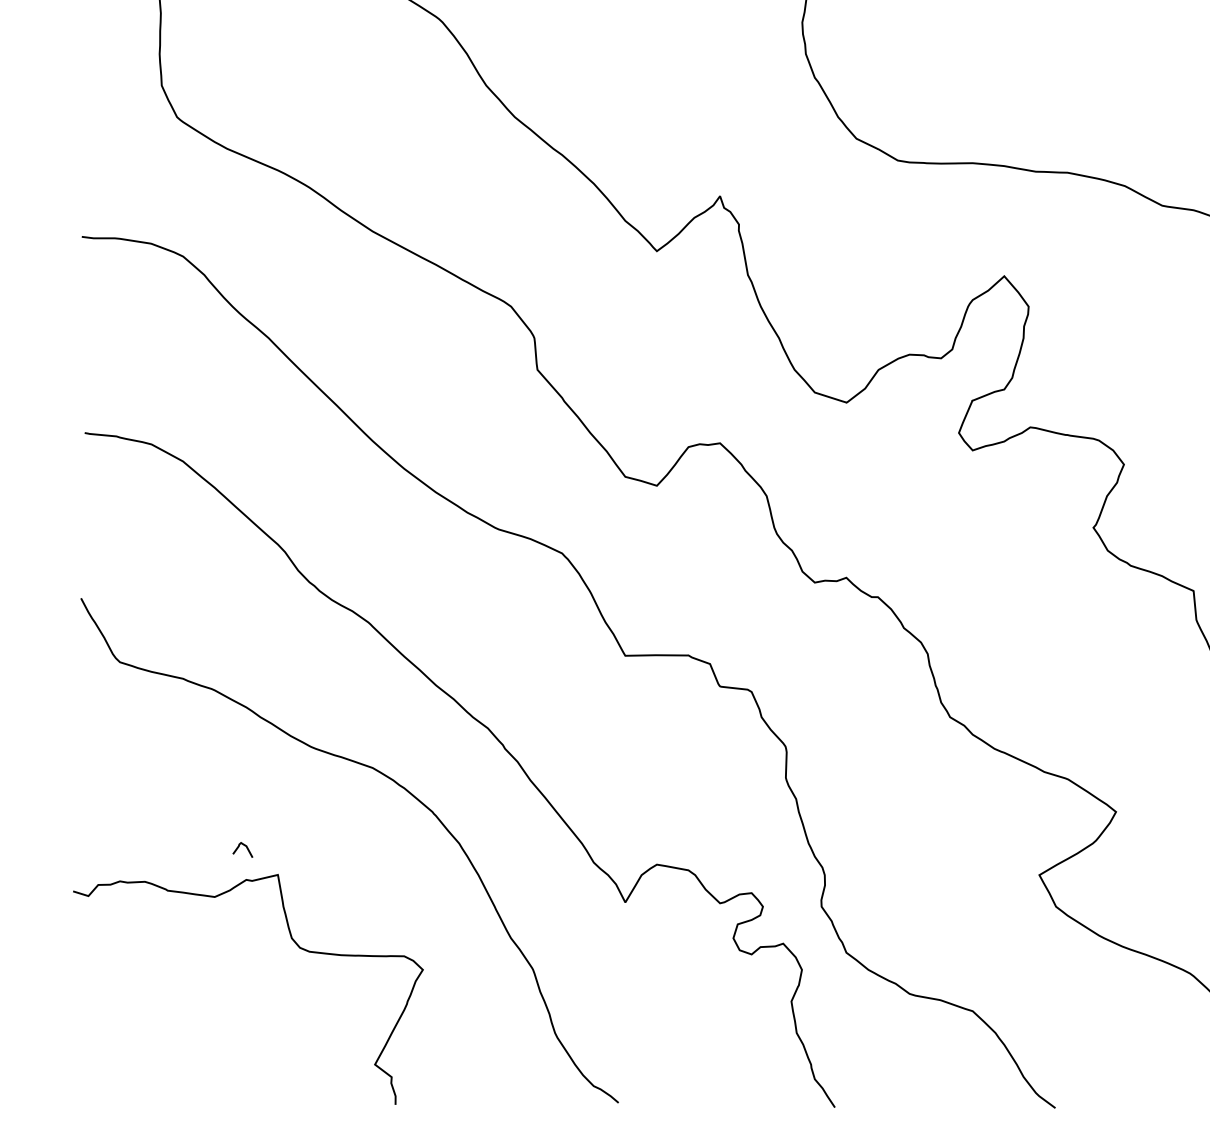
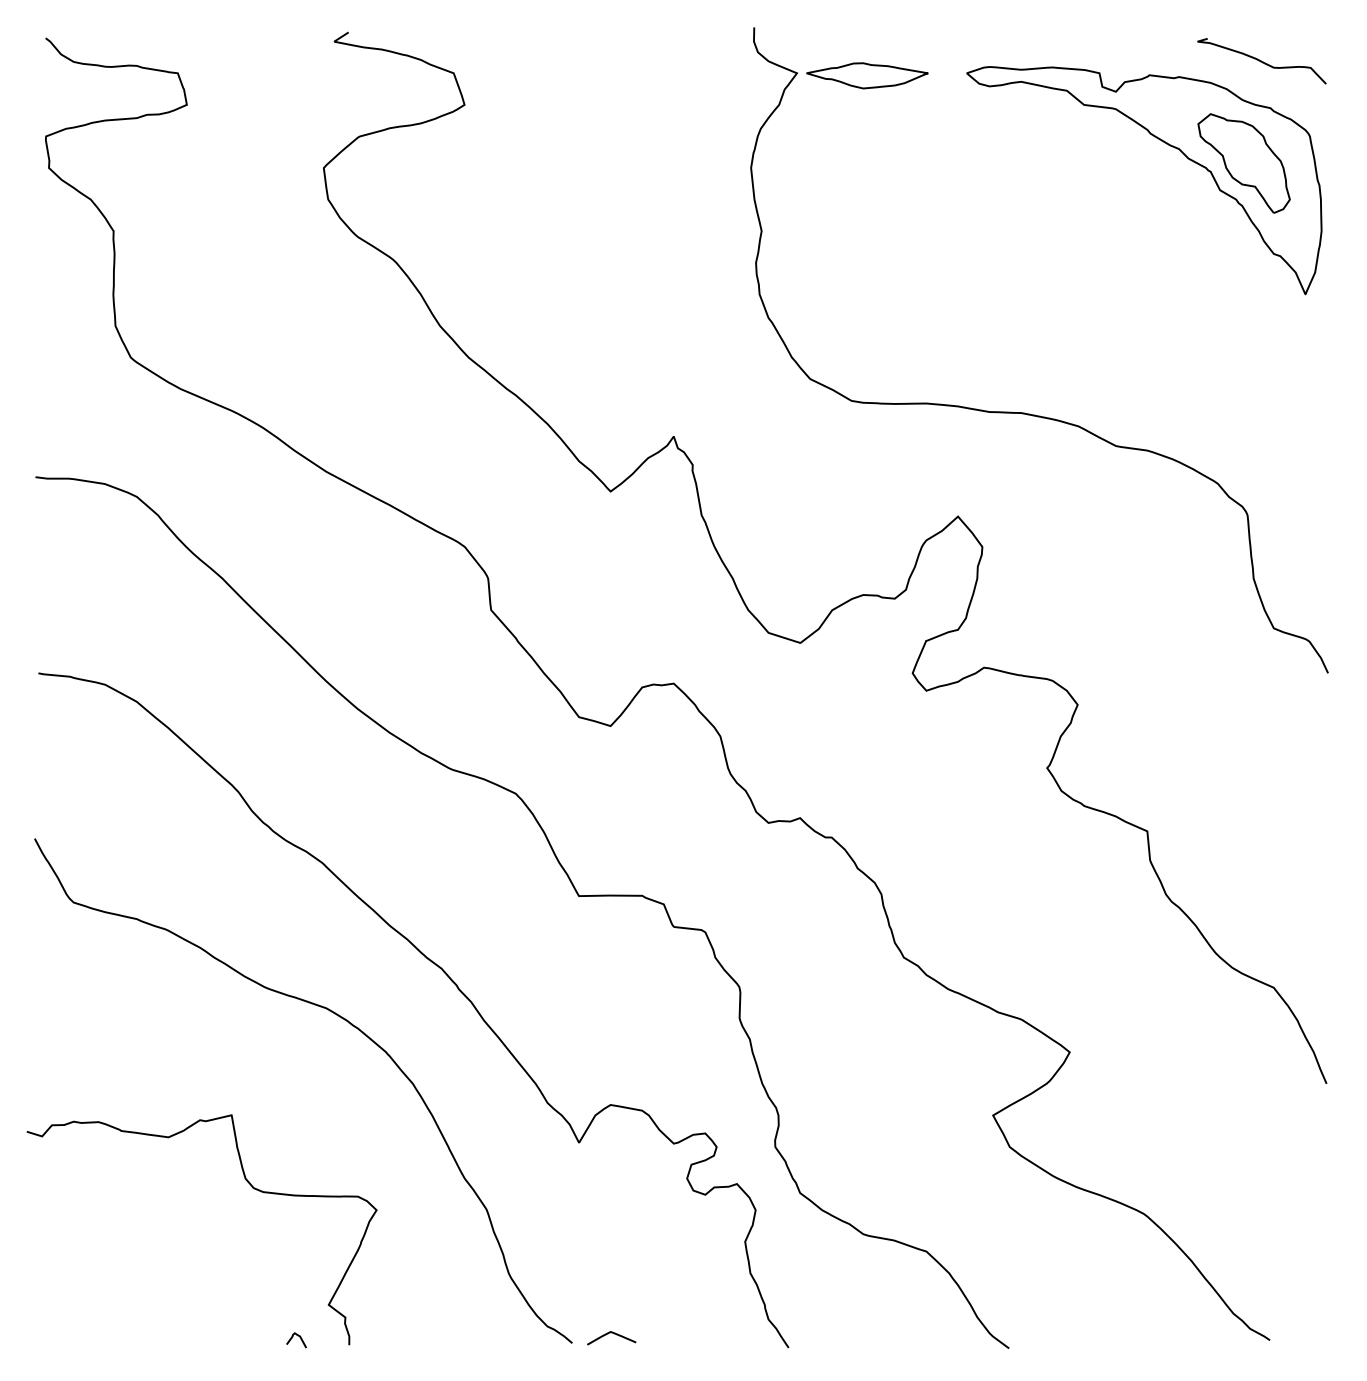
curve: (243, 846) -> (297, 1336), moved
curve: (657, 1093) -> (611, 1333), added

